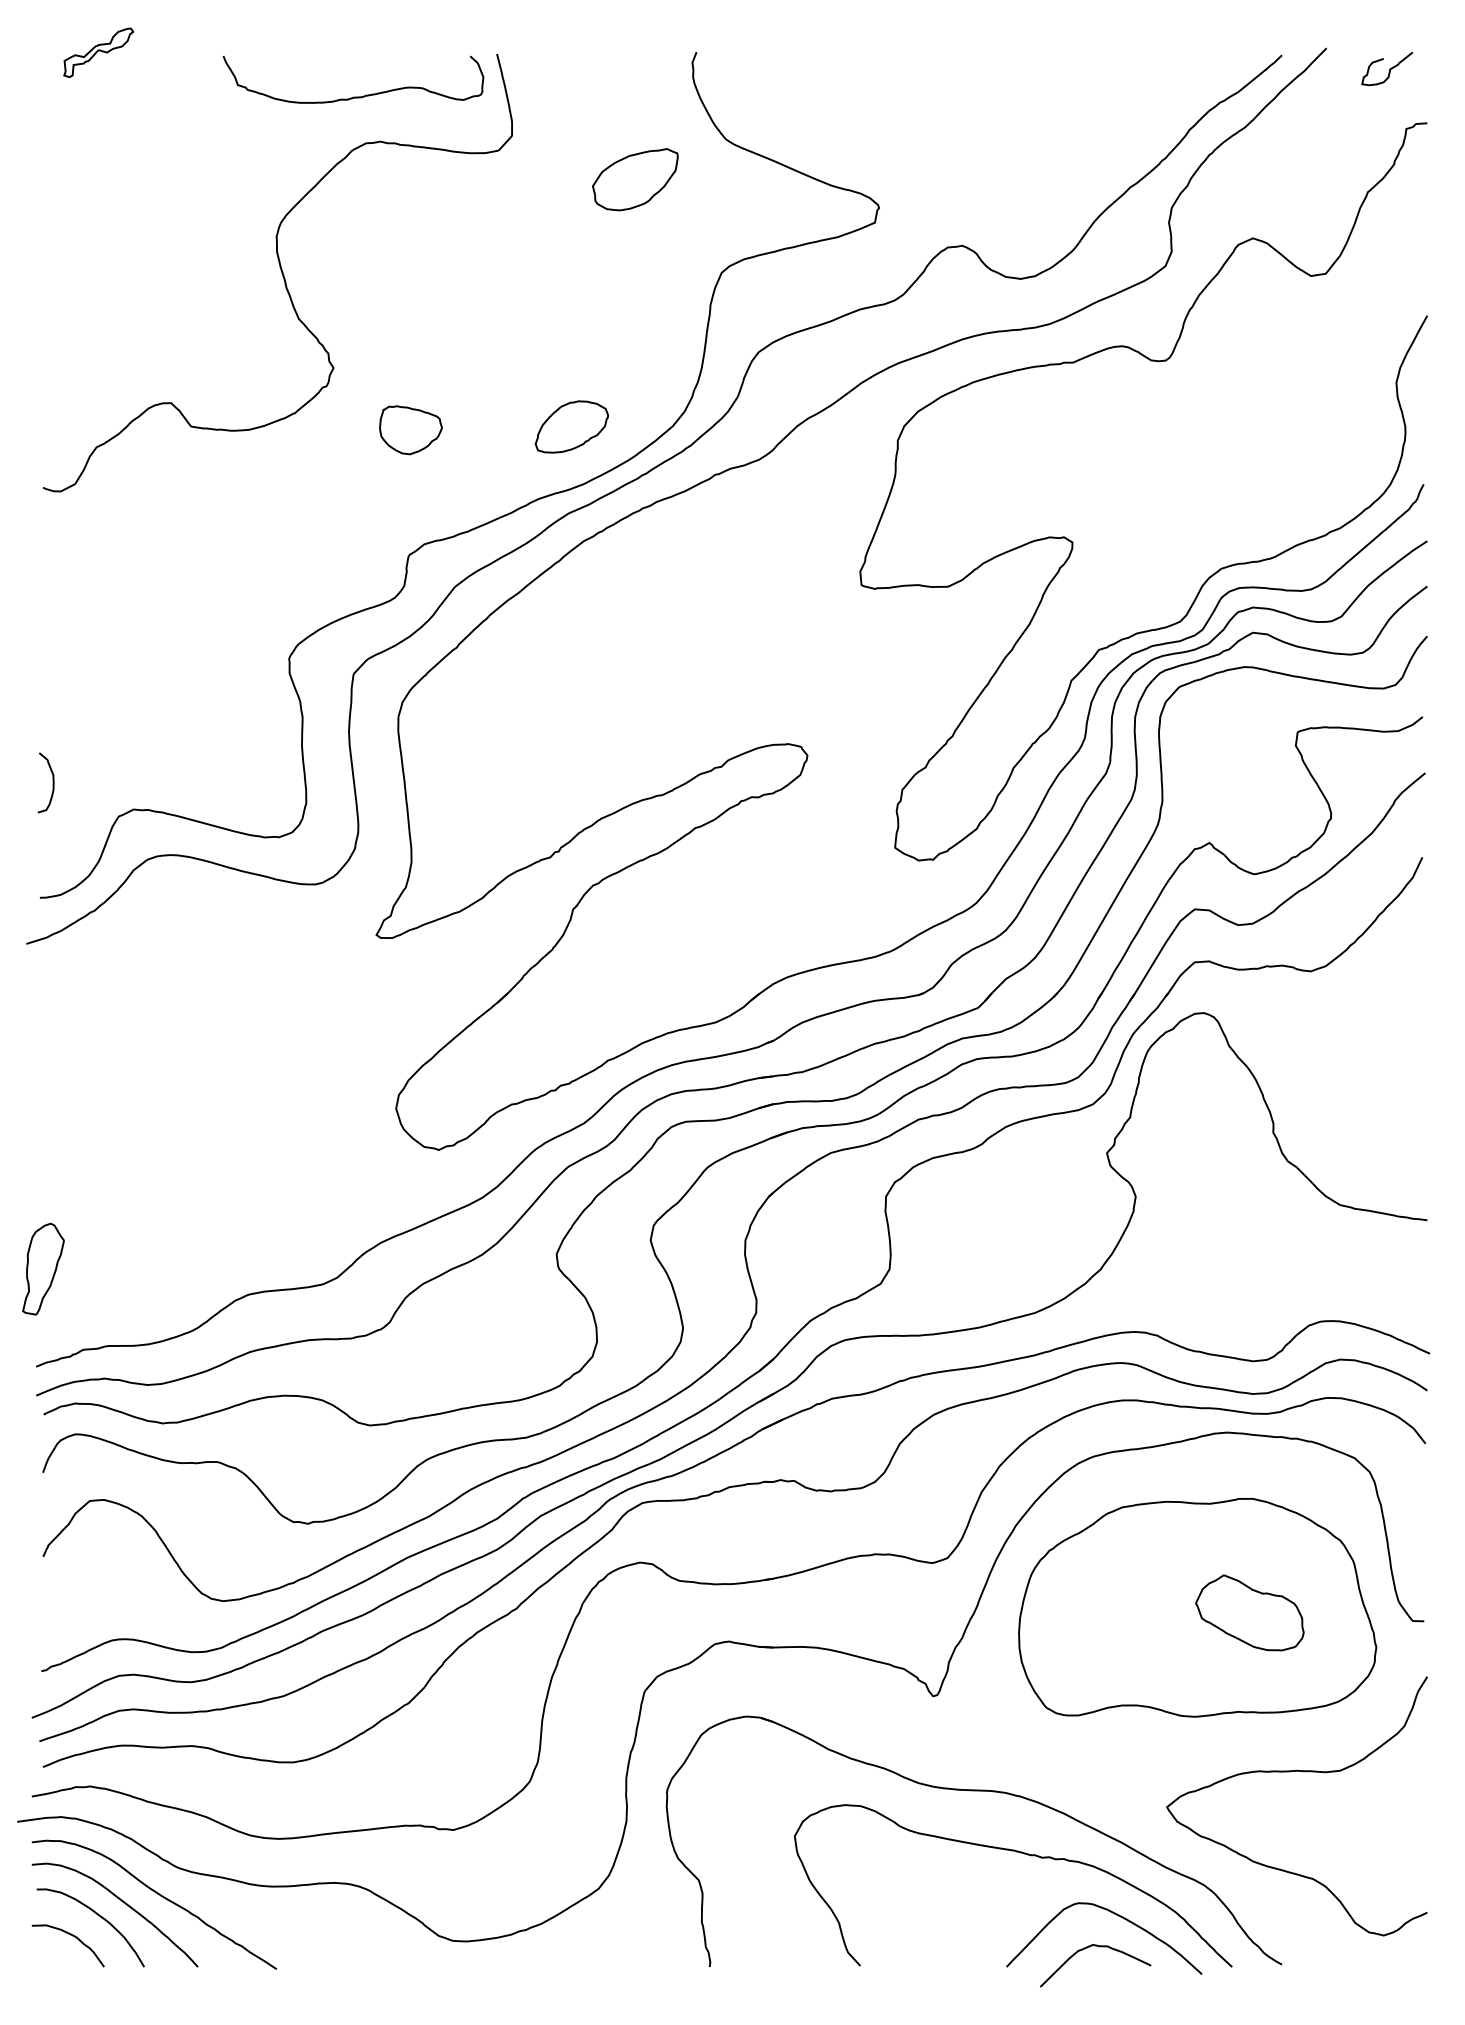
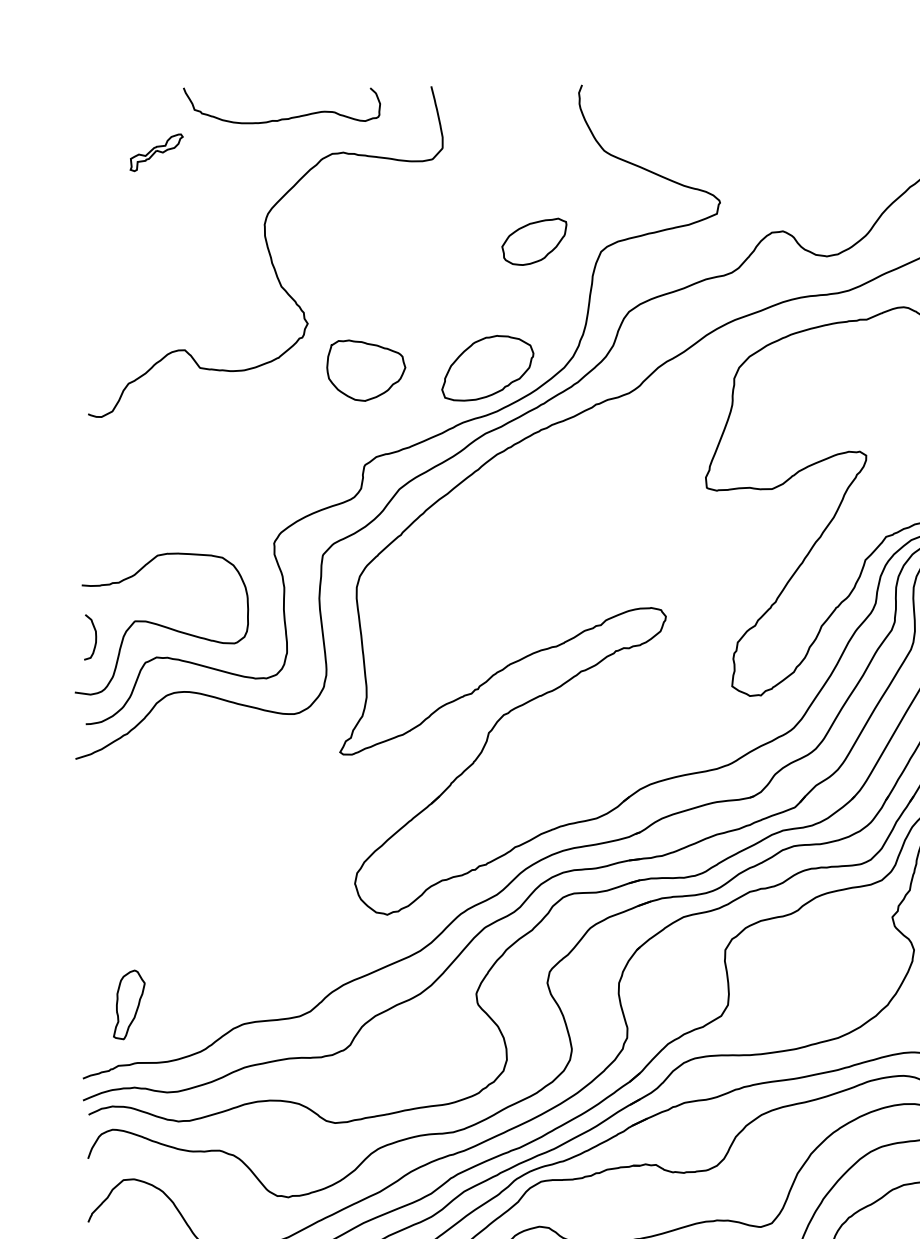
part: (98, 52) -> (156, 152), moved
curve: (353, 96) -> (281, 118), moved
part: (635, 179) -> (534, 241), moved
part: (571, 426) -> (487, 367), size x1.67
part: (410, 430) -> (365, 370), size x1.67
curve: (140, 766) -> (161, 624), added
part: (43, 1268) -> (129, 1004), moved

